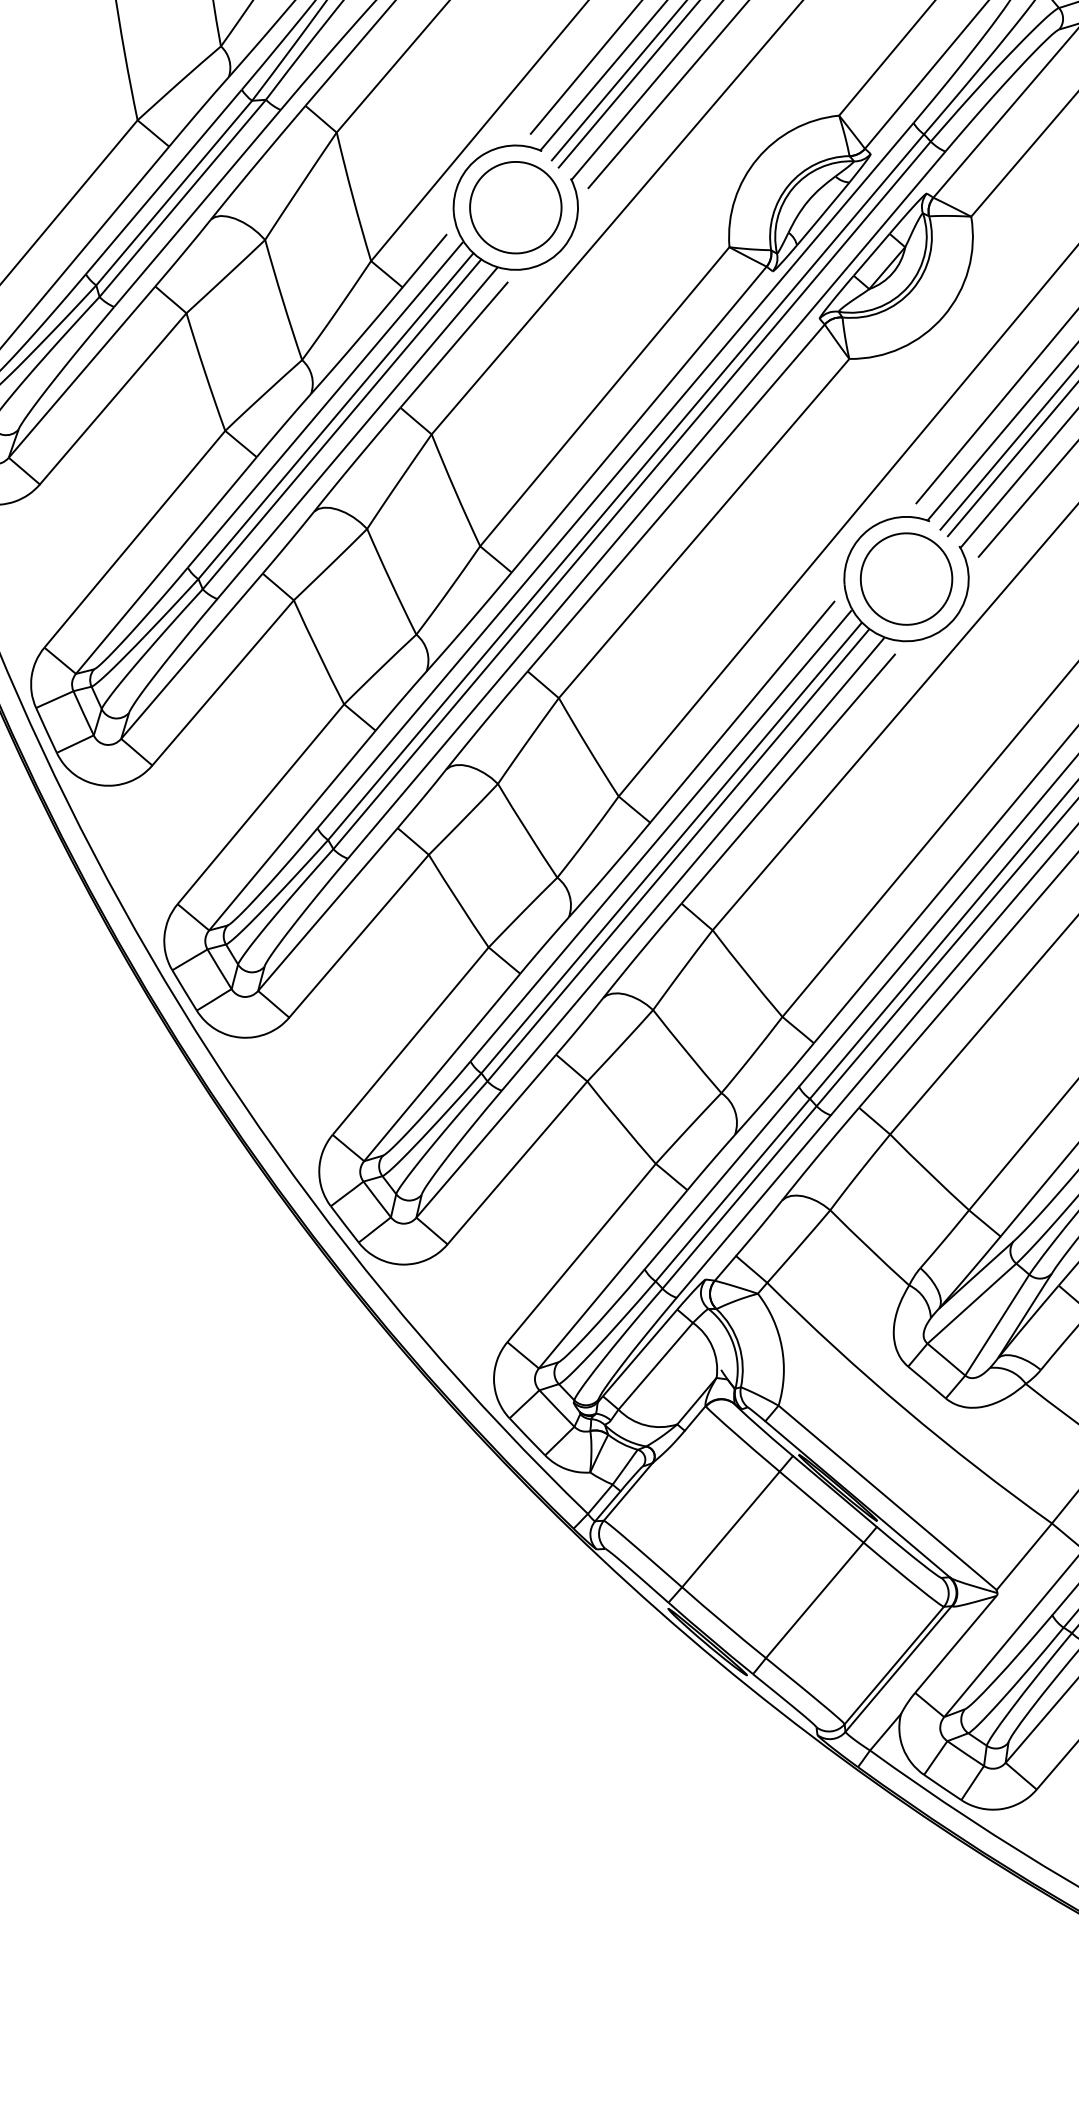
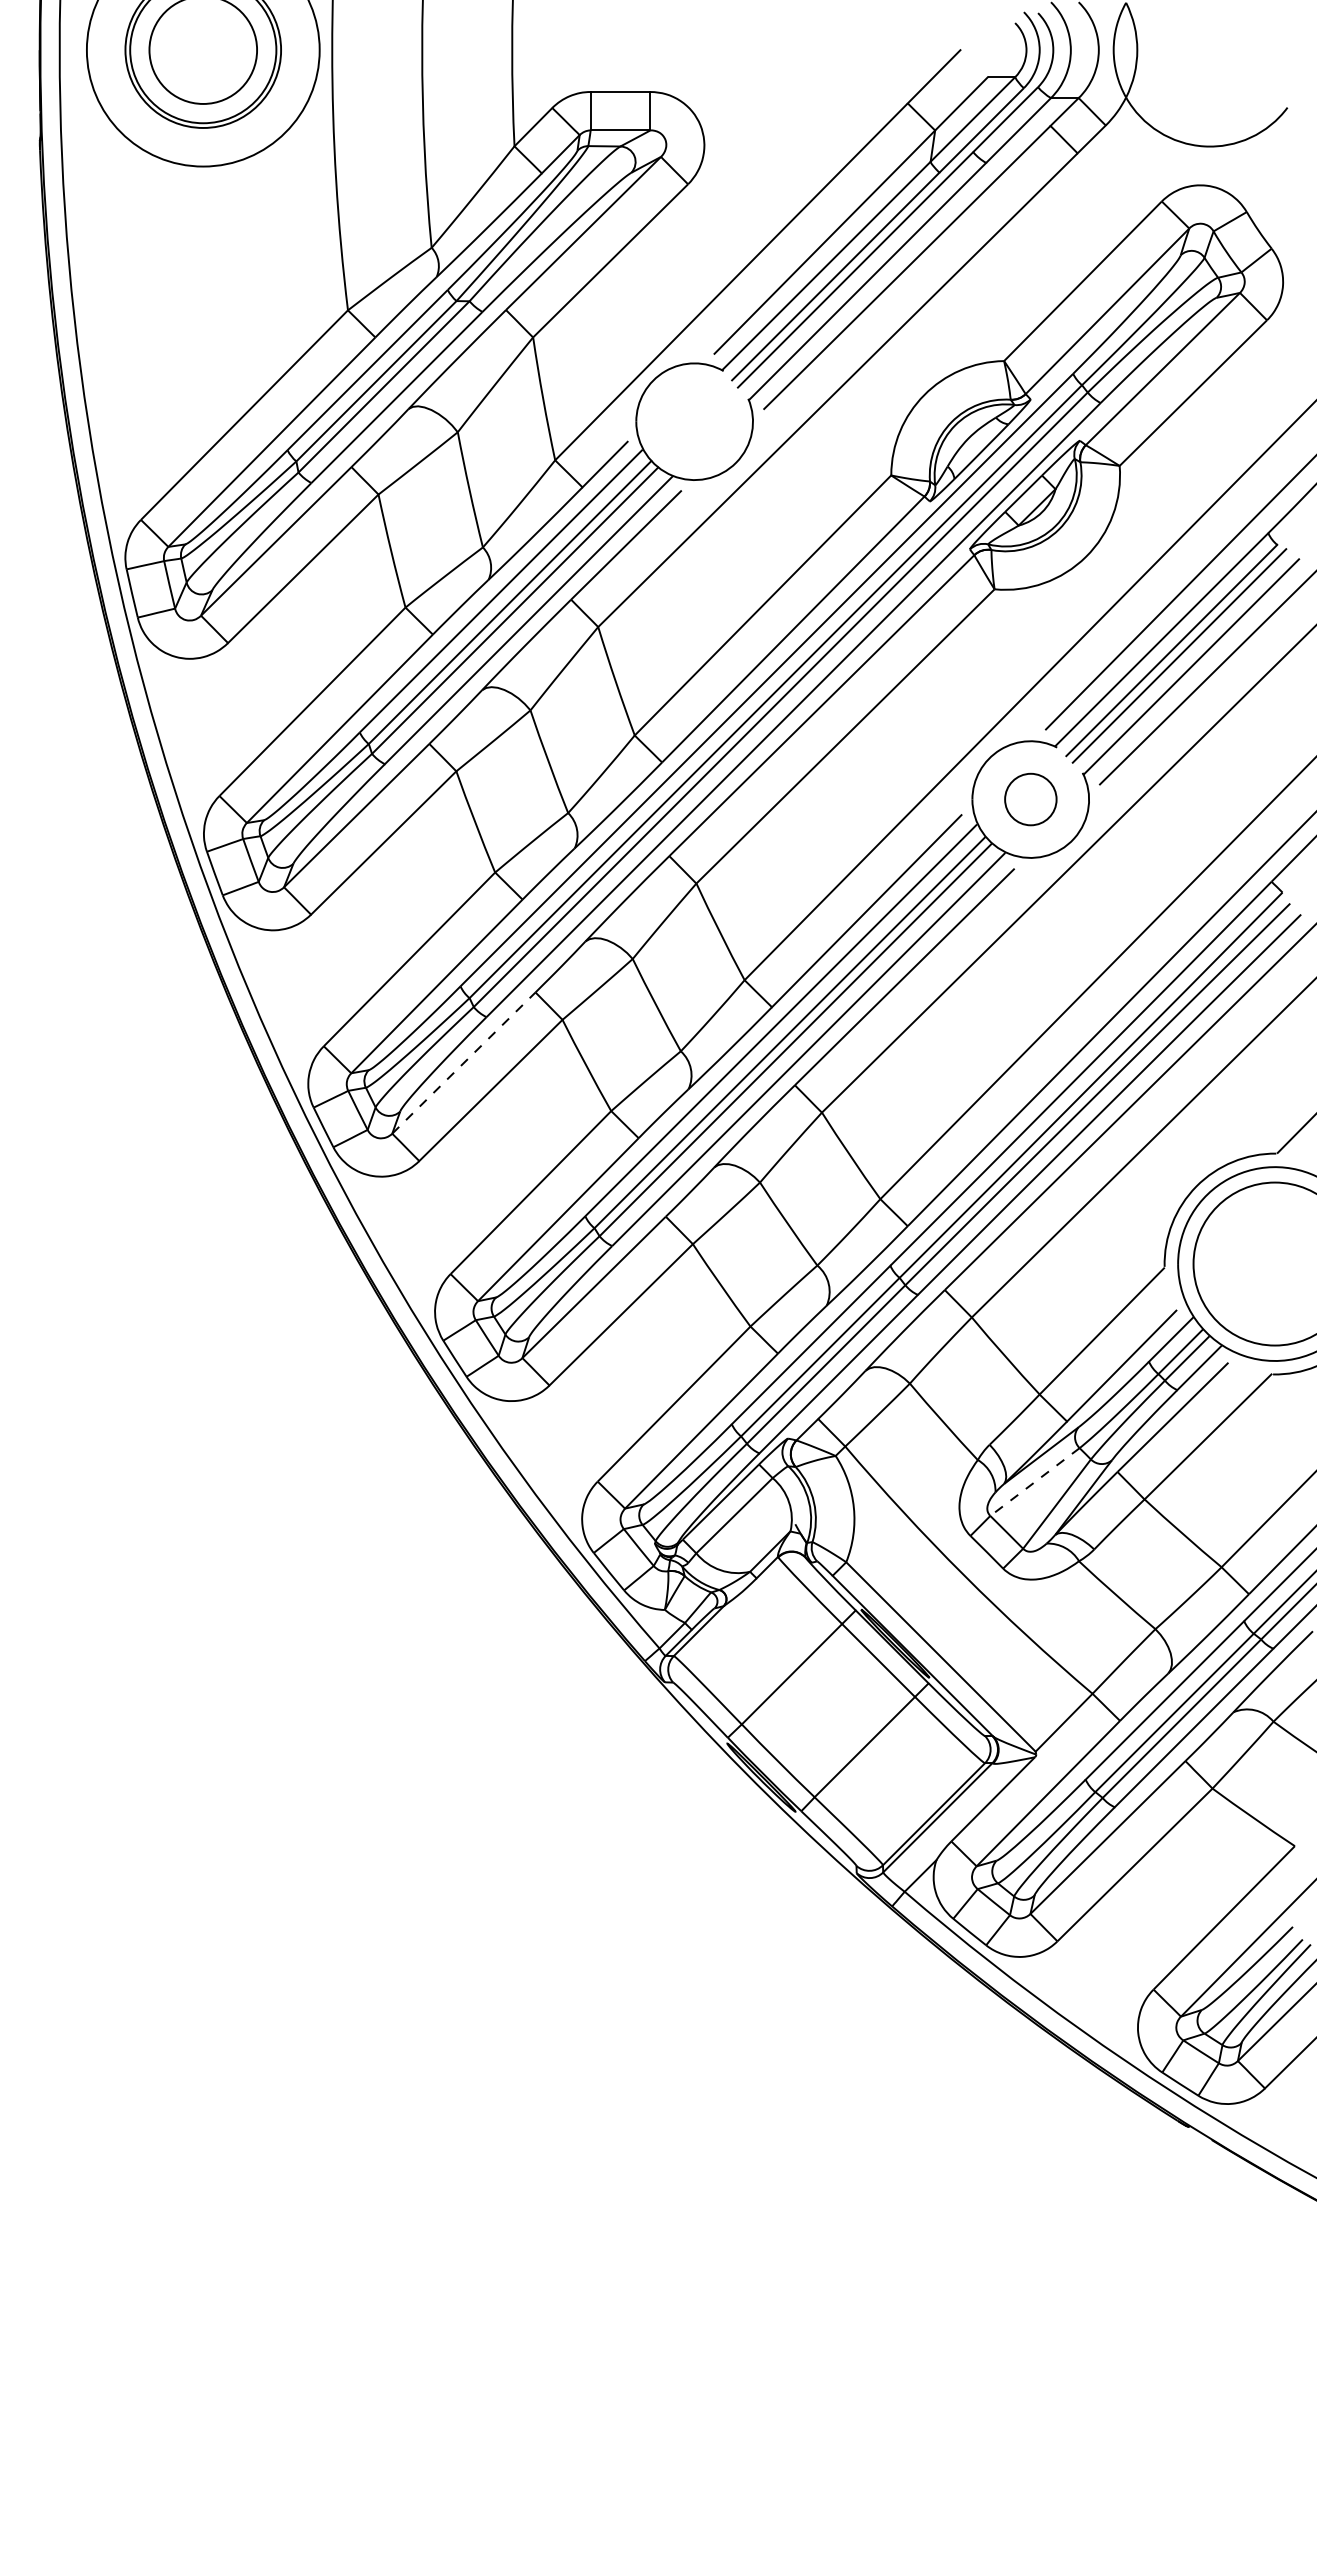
circle: (515, 207) -> (694, 421), removed
circle: (906, 579) -> (1030, 799), size x0.6
line: (327, 910) -> (463, 1063), solid -> dashed
line: (972, 1303) -> (1035, 1481), solid -> dashed

